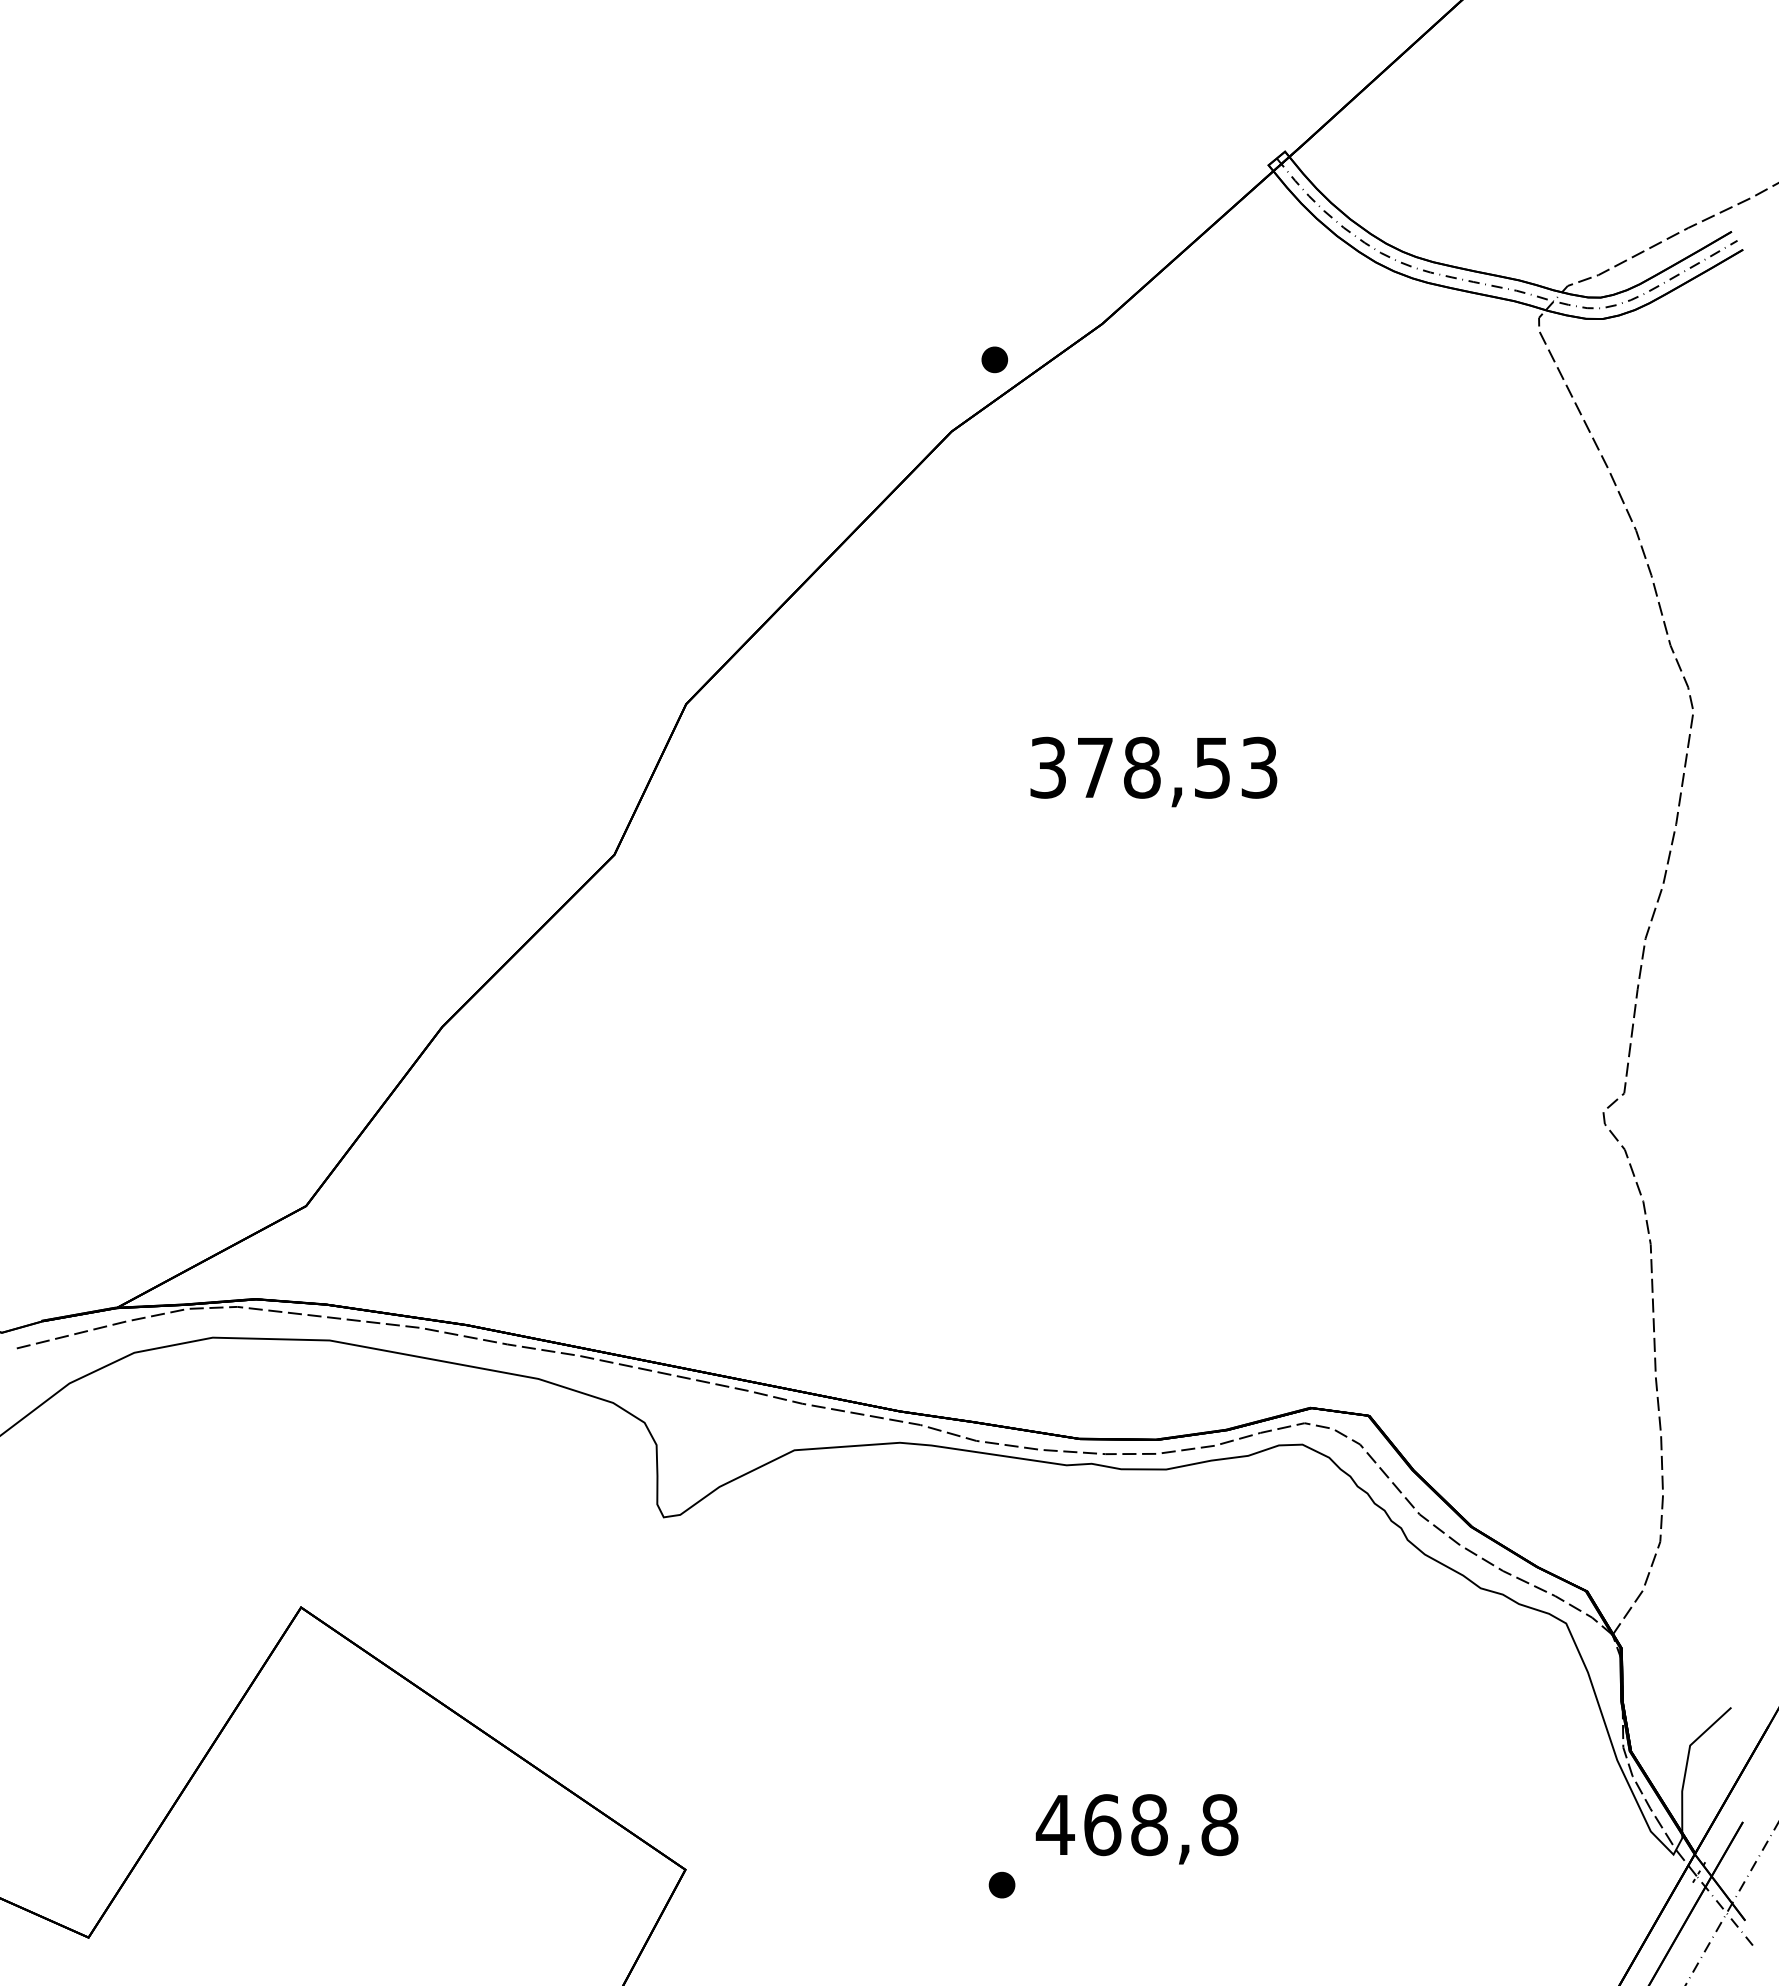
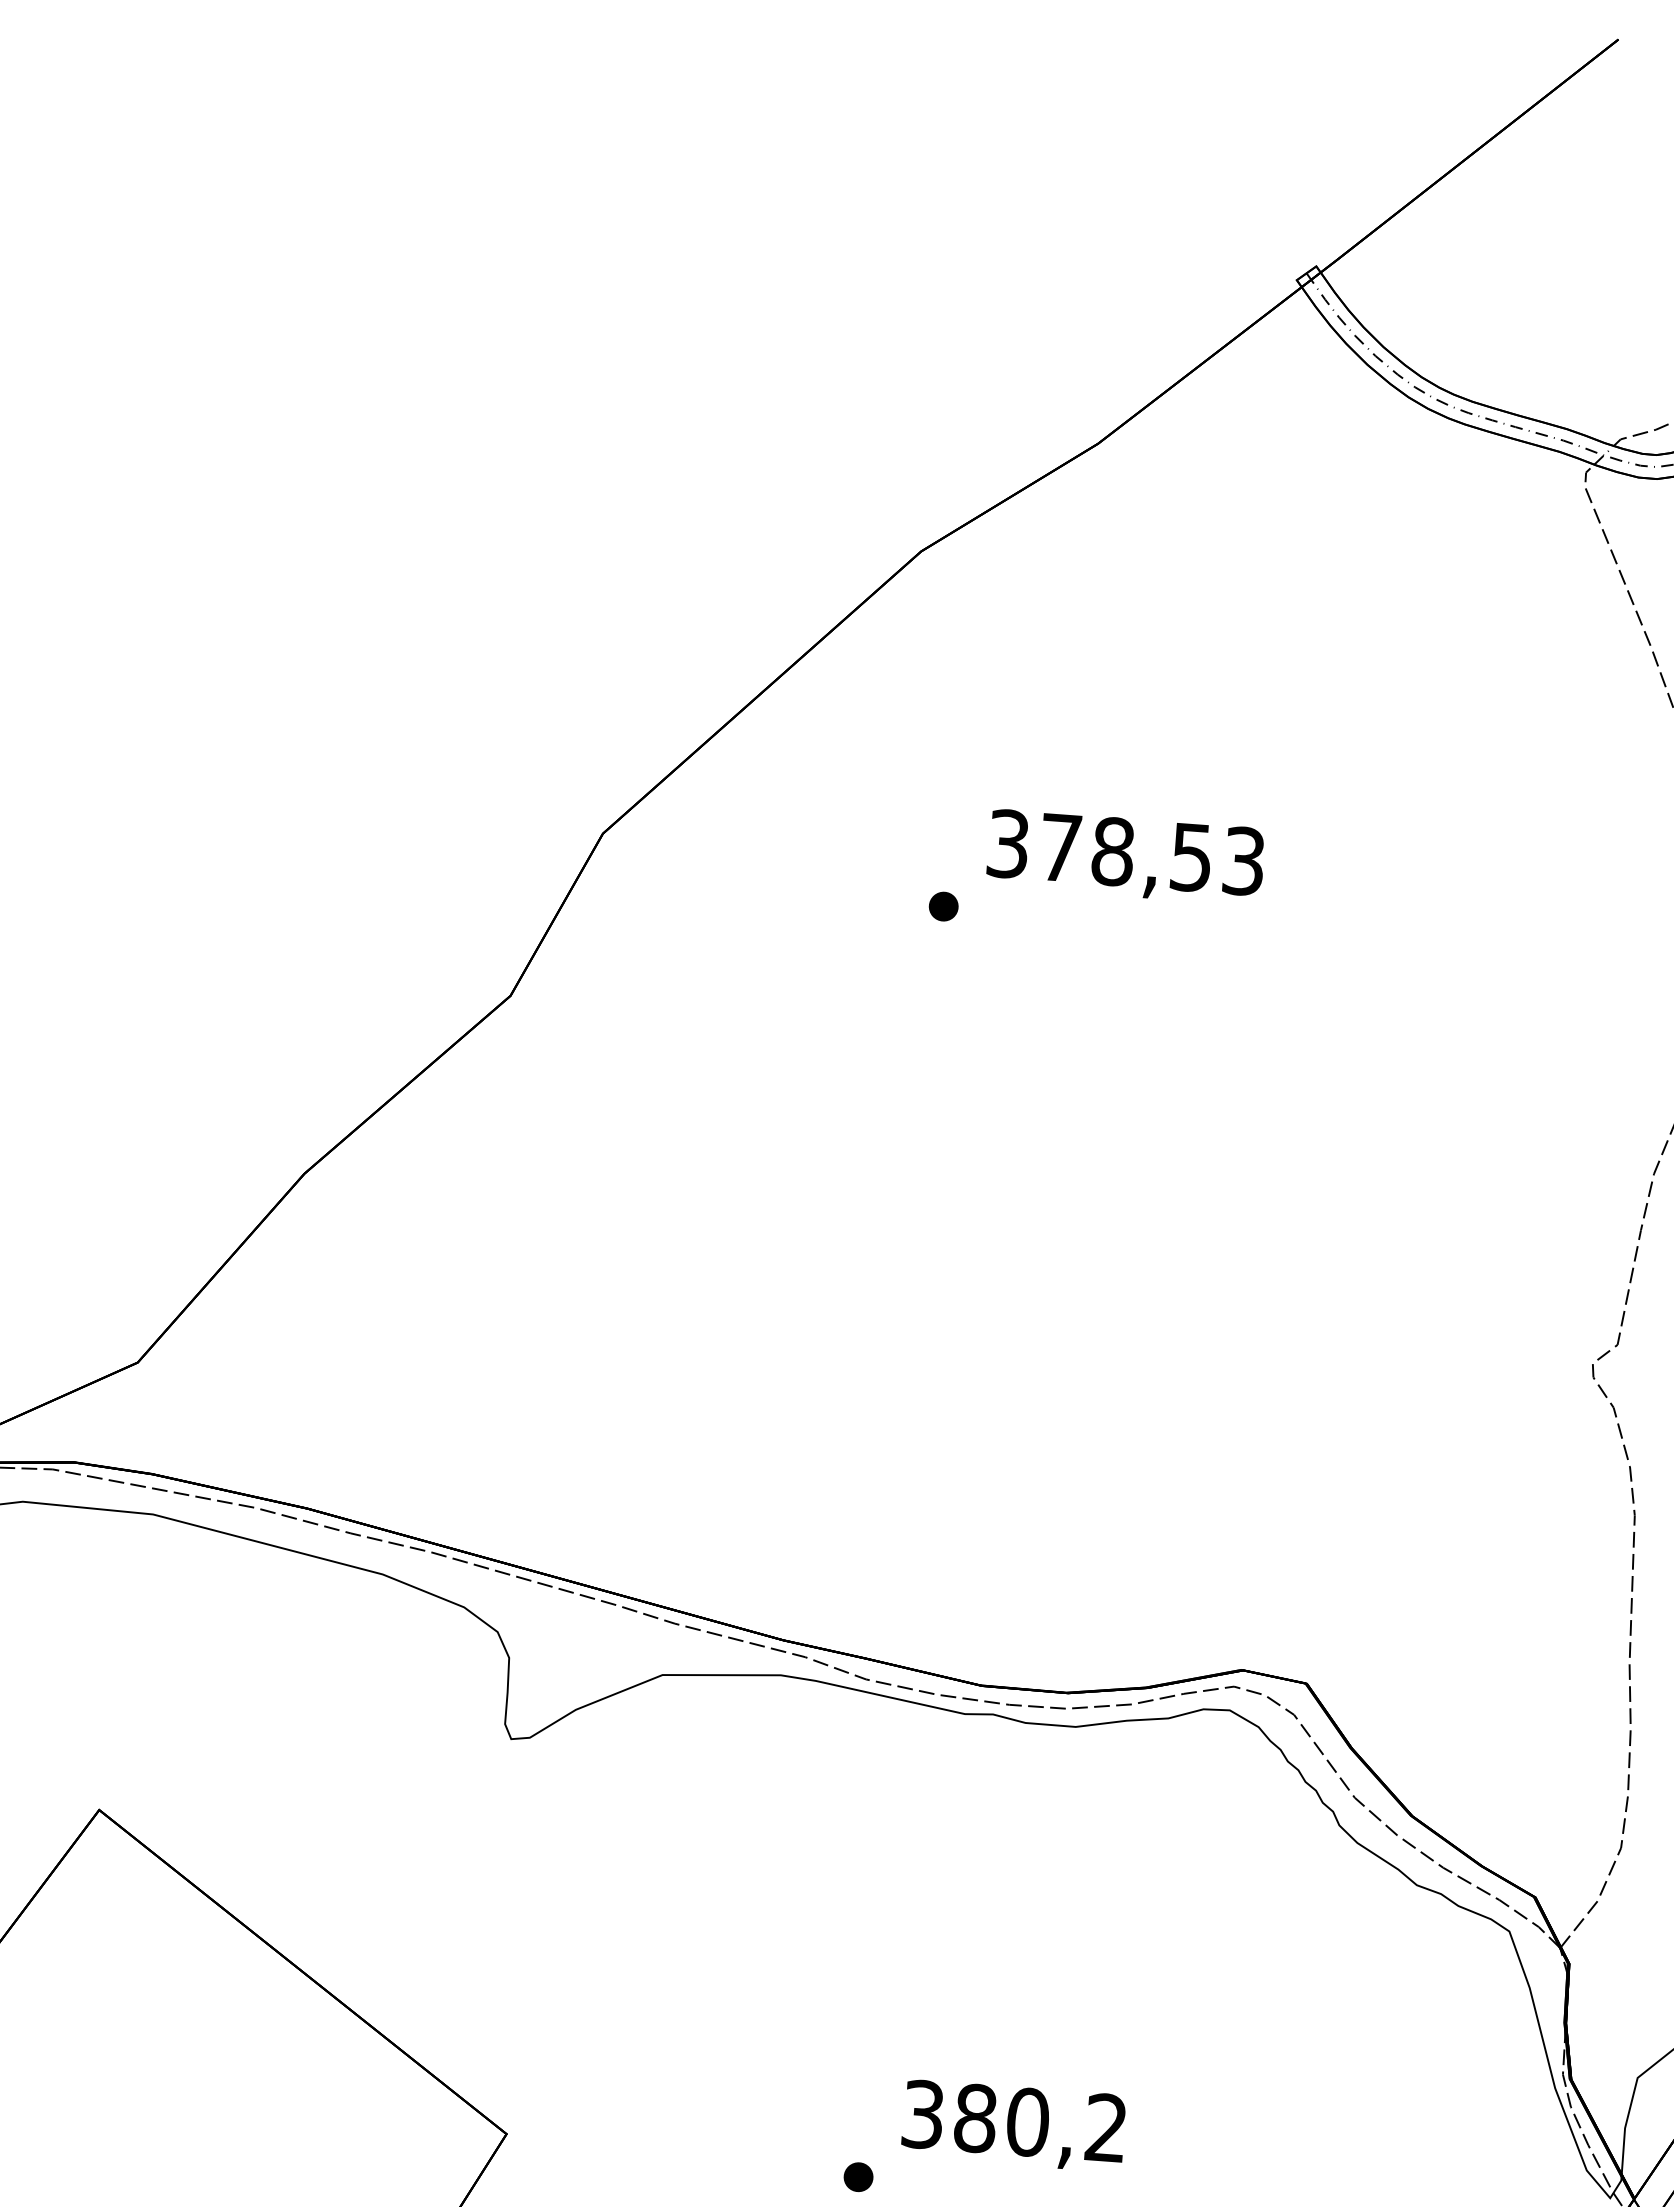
part: (994, 359) -> (943, 906), moved
text: (1153, 771) -> (1125, 856), moved
text: (1136, 1825) -> (1013, 2121), 468,8 -> 380,2

